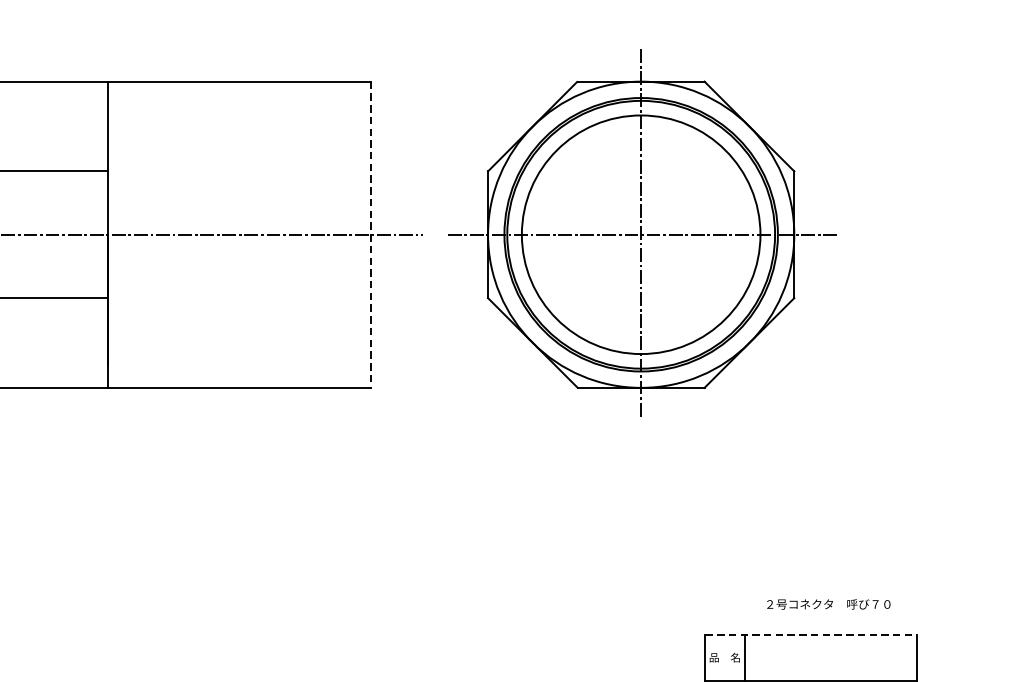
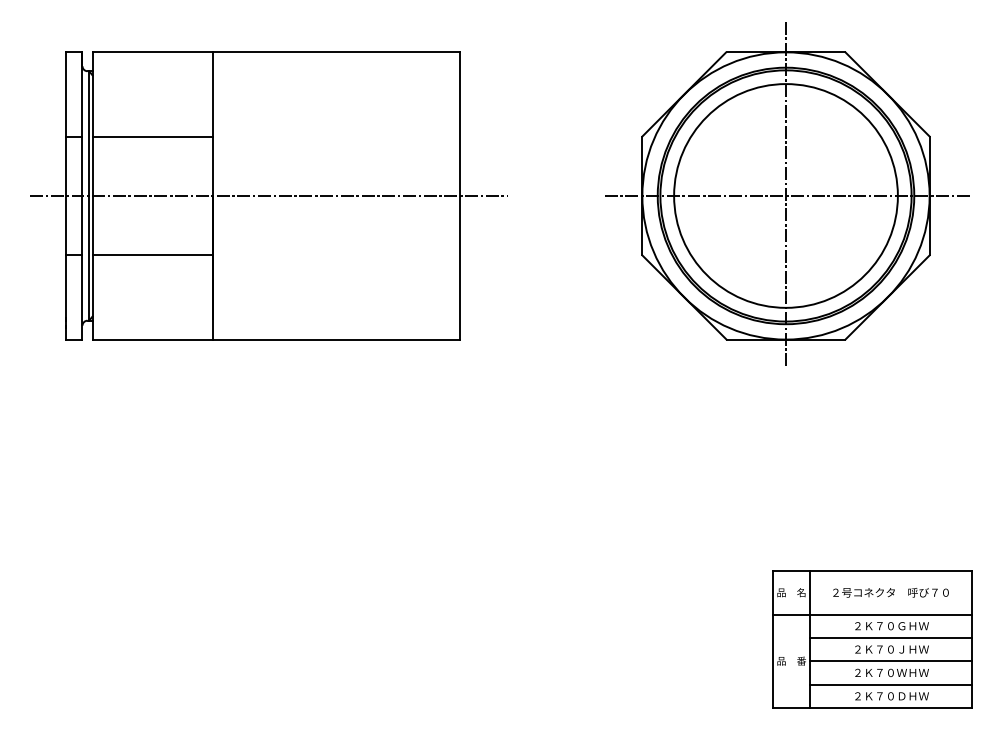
part: (642, 232) -> (787, 193), moved
line: (370, 234) -> (459, 195), dashed -> solid
text: (828, 604) -> (890, 592), moved
line: (812, 635) -> (873, 571), dashed -> solid

